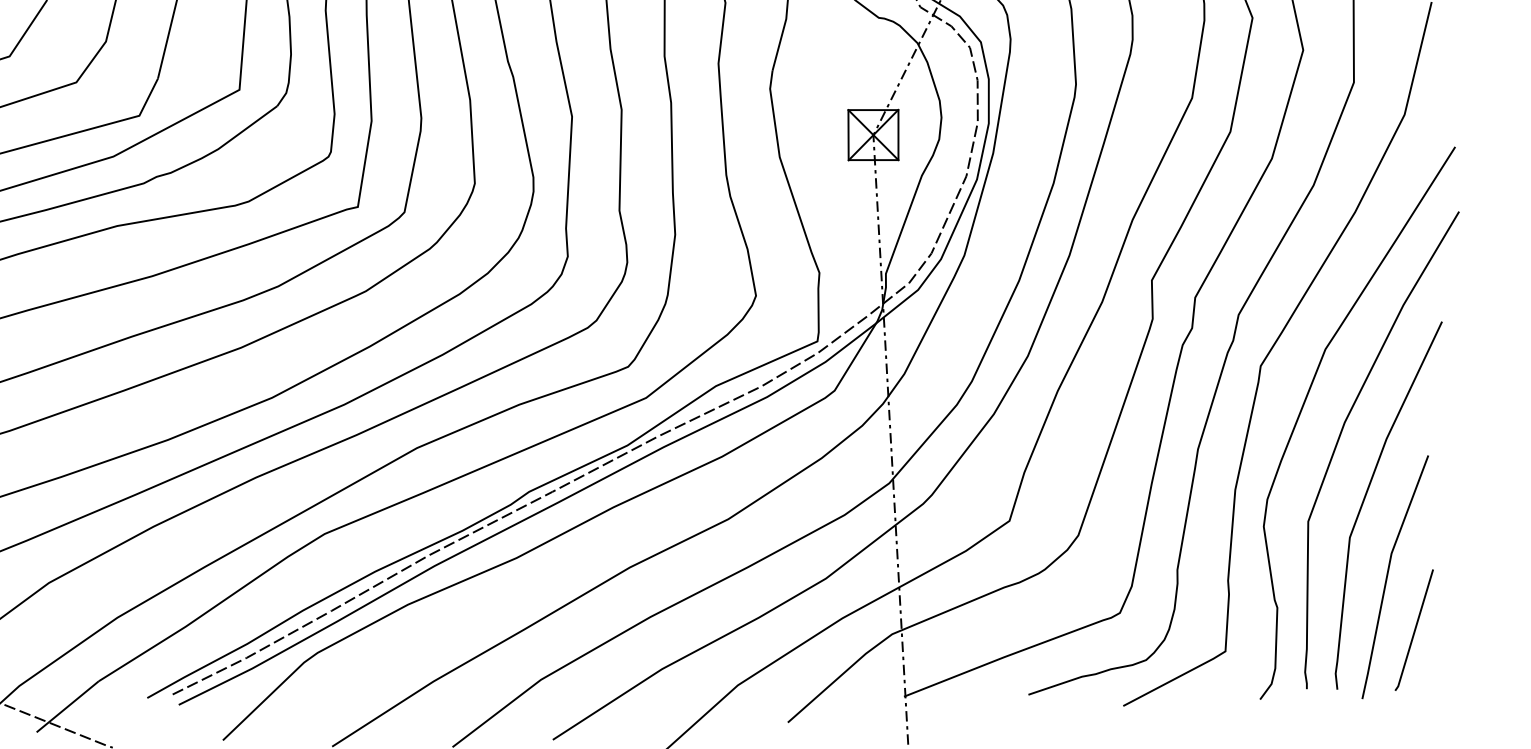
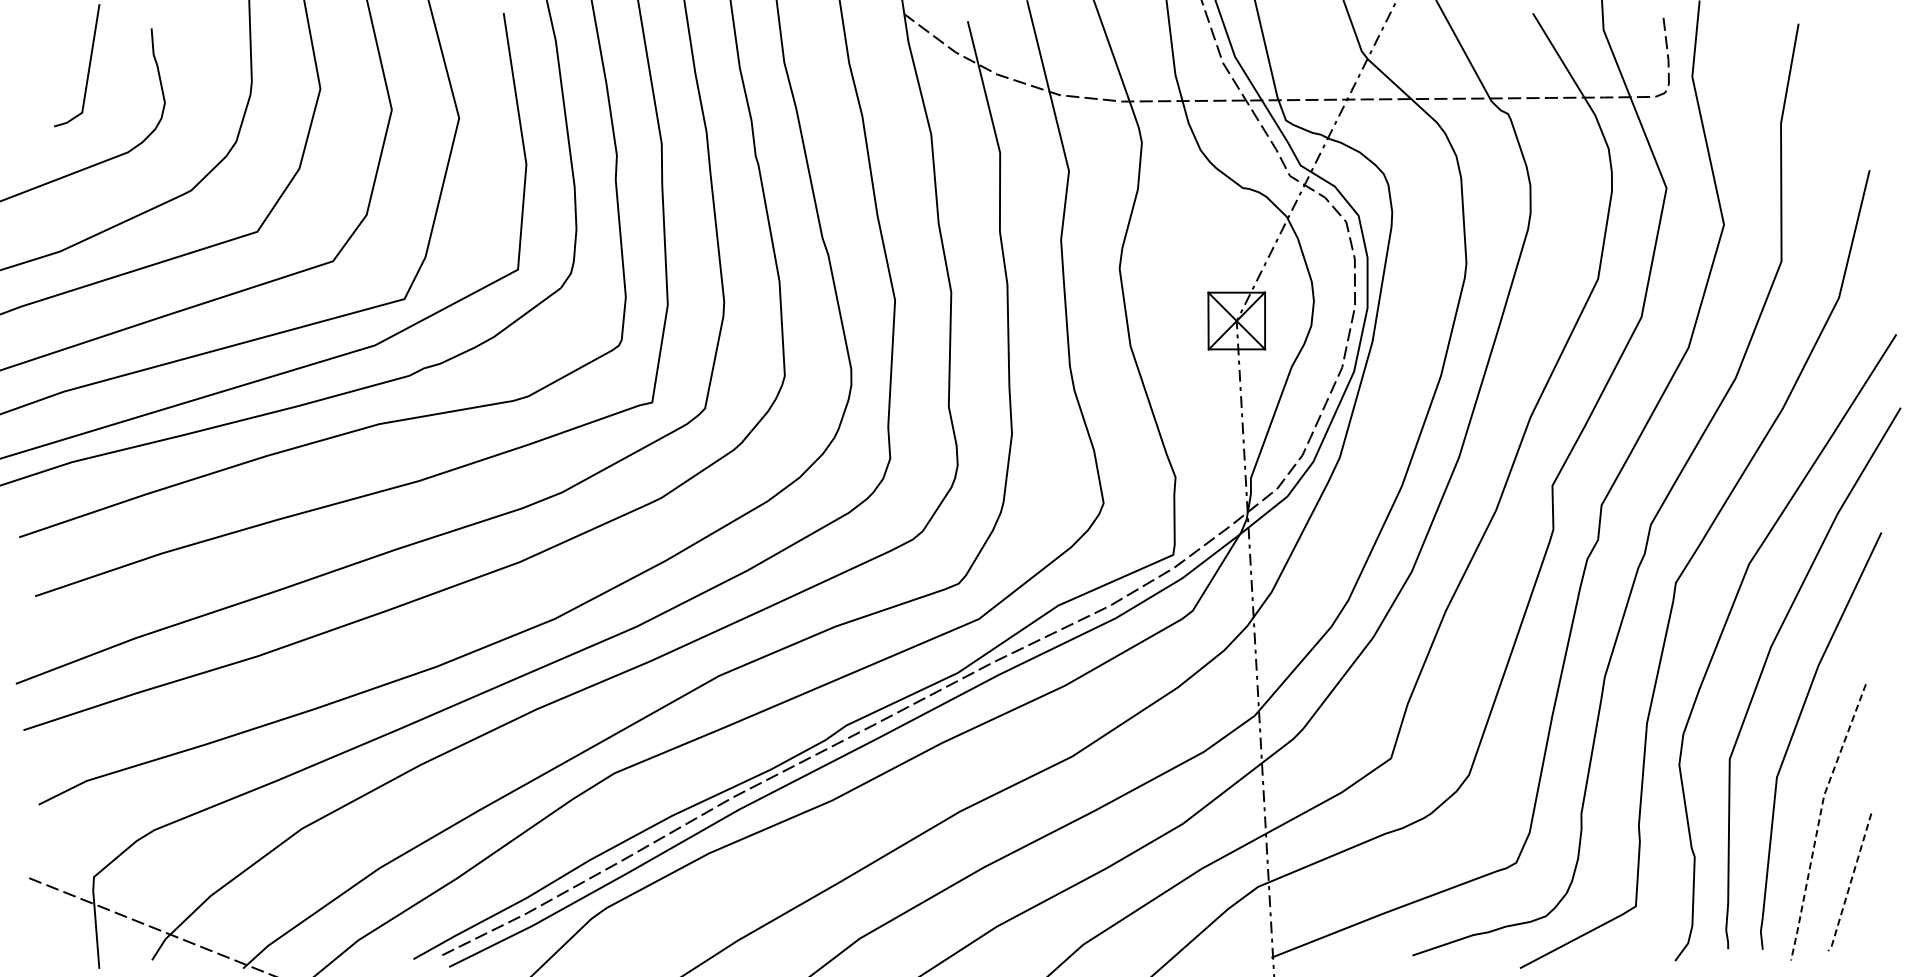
line: (1387, 575) -> (1819, 820), solid -> dashed
line: (1414, 632) -> (1850, 884), solid -> dashed

